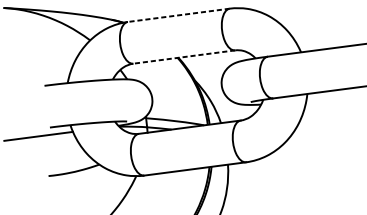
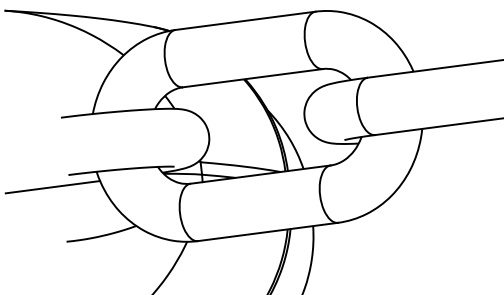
line: (178, 15) -> (245, 20), dashed -> solid
line: (184, 57) -> (253, 78), dashed -> solid

